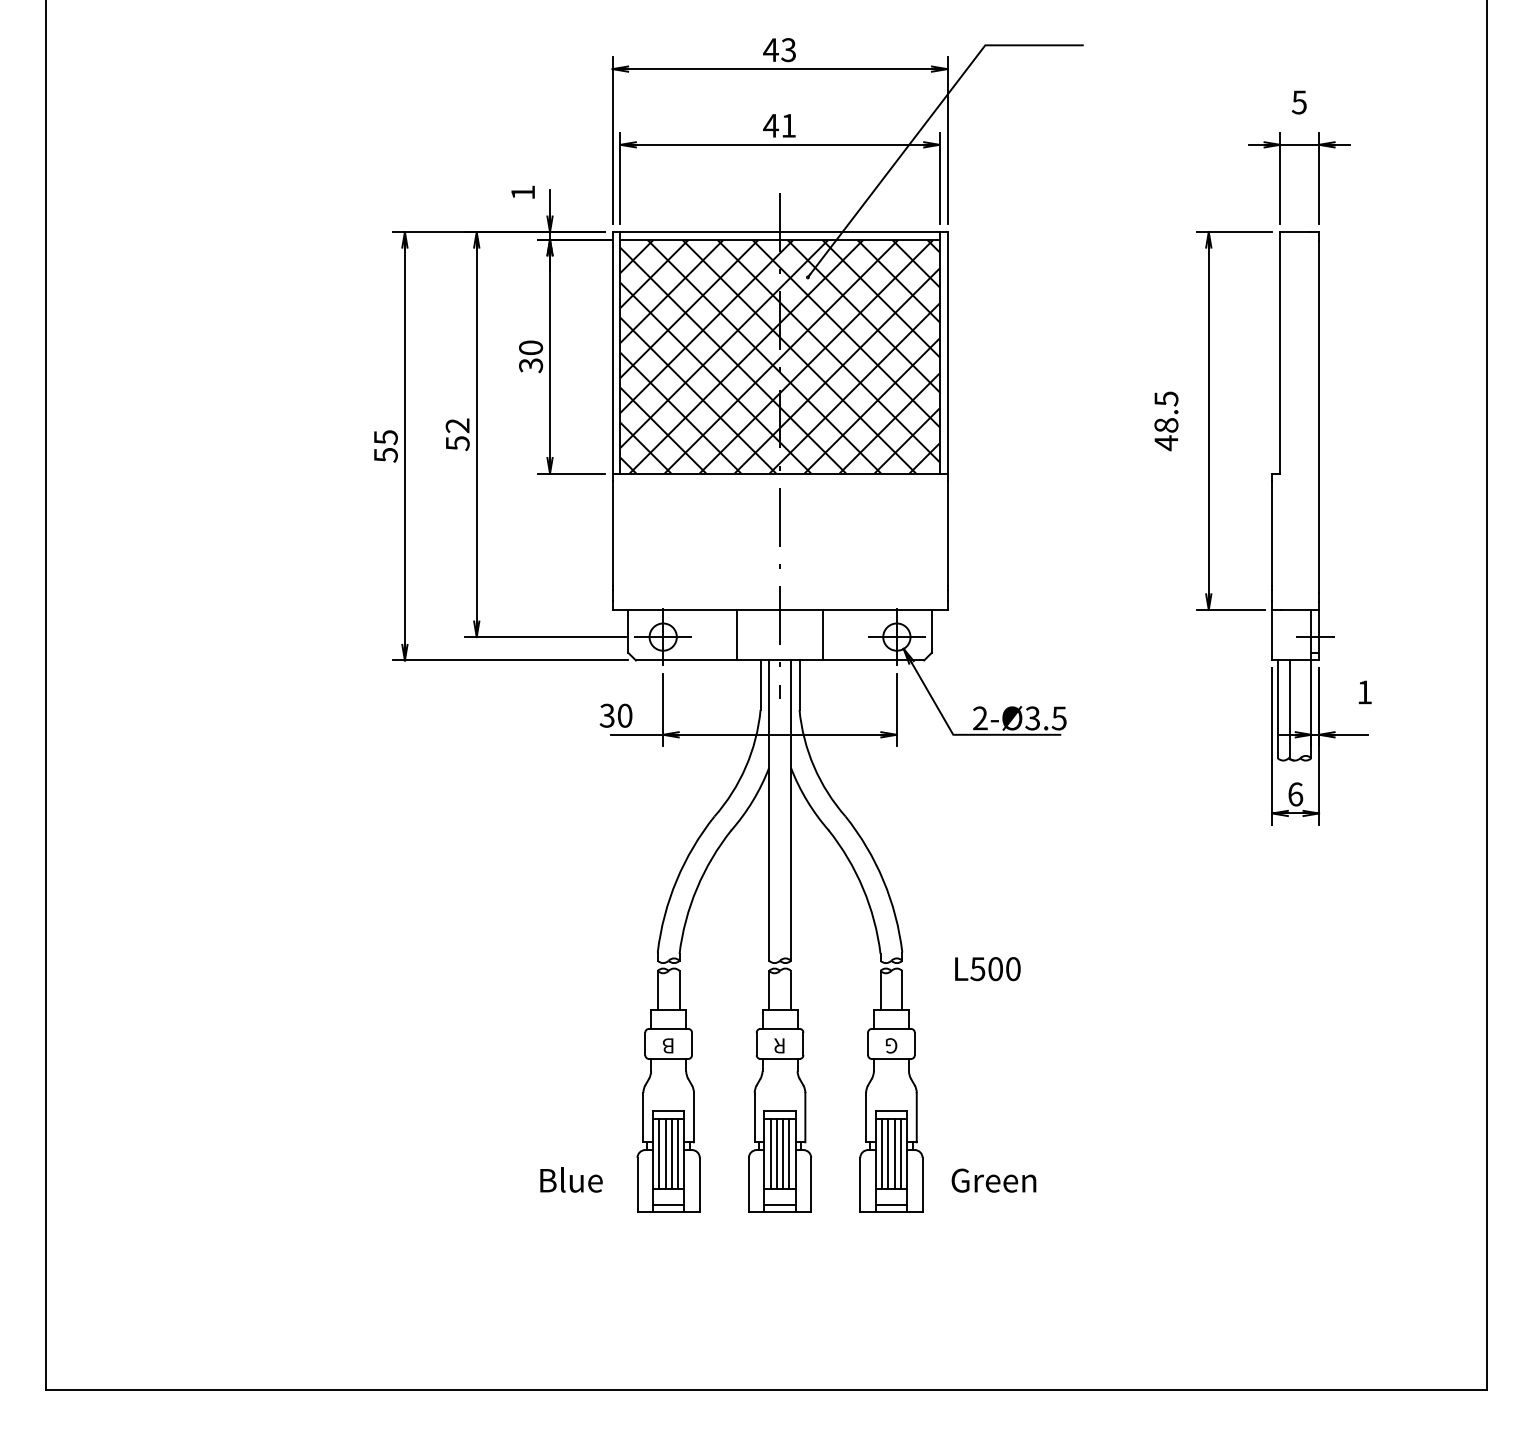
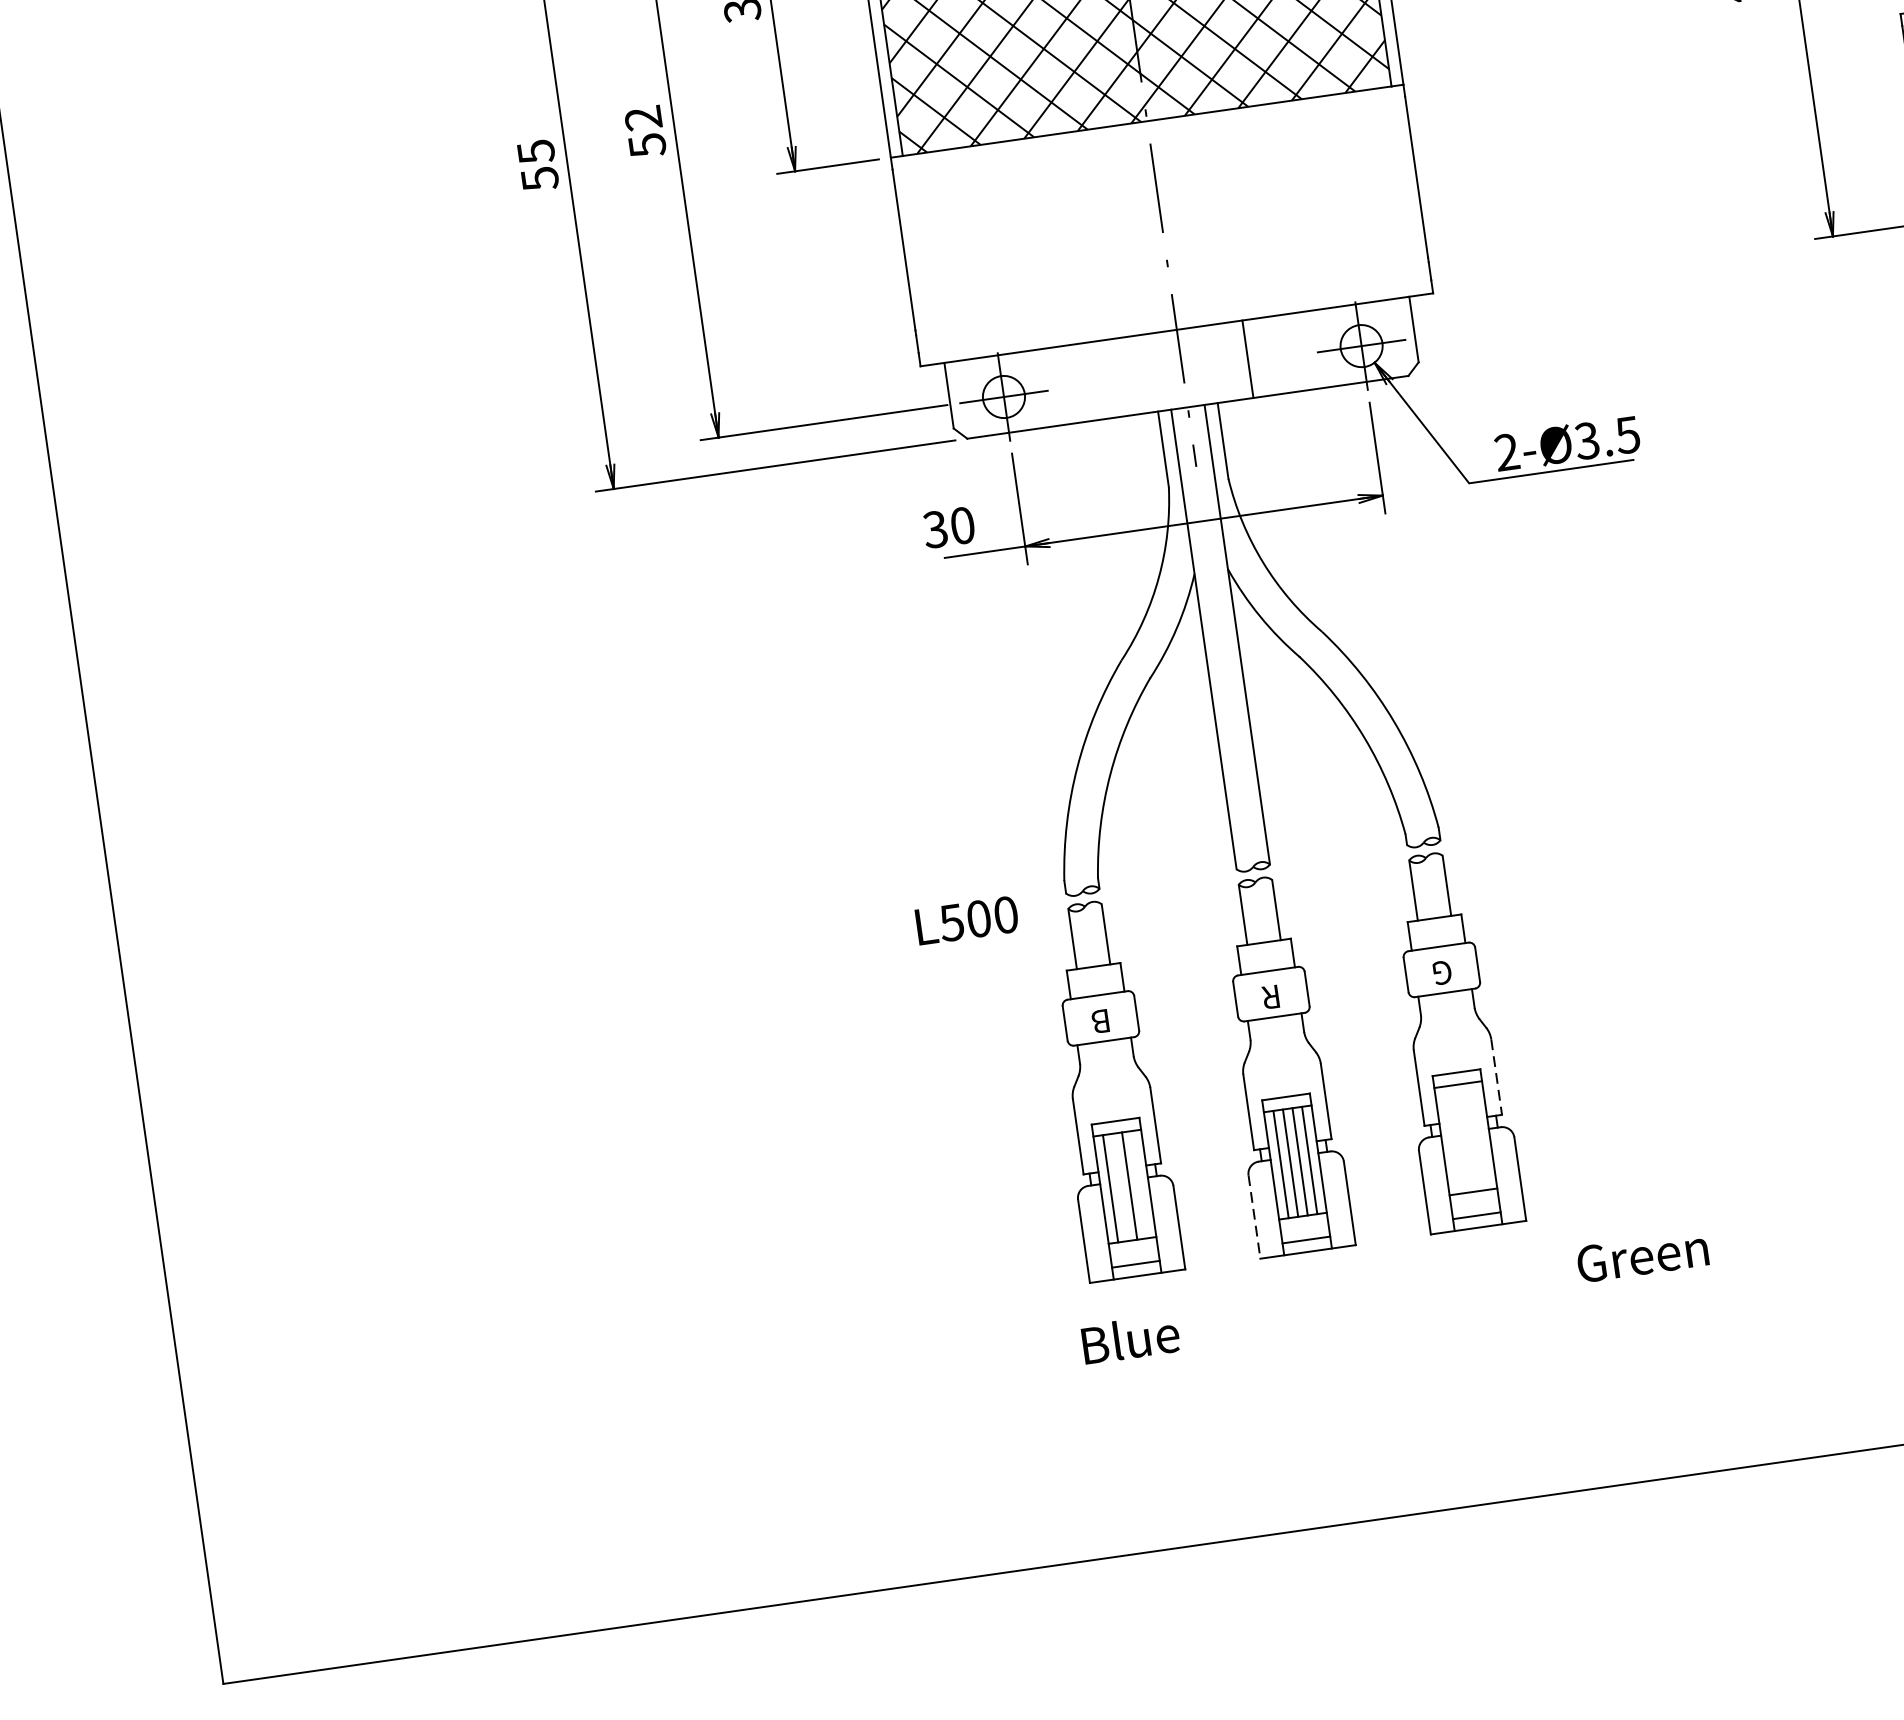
line: (737, 634) -> (1117, 376), removed
text: (987, 969) -> (966, 921), moved
line: (916, 1117) -> (1496, 1077), solid -> dashed
line: (665, 1153) -> (1119, 1186), removed
line: (678, 1153) -> (1139, 1183), removed
line: (882, 1153) -> (1452, 1139), removed
line: (888, 1153) -> (1461, 1138), removed
line: (894, 1153) -> (1470, 1136), removed
line: (900, 1153) -> (1479, 1135), removed
text: (571, 1179) -> (1130, 1338), moved
text: (993, 1180) -> (1641, 1256), moved
line: (748, 1185) -> (1253, 1217), solid -> dashed

